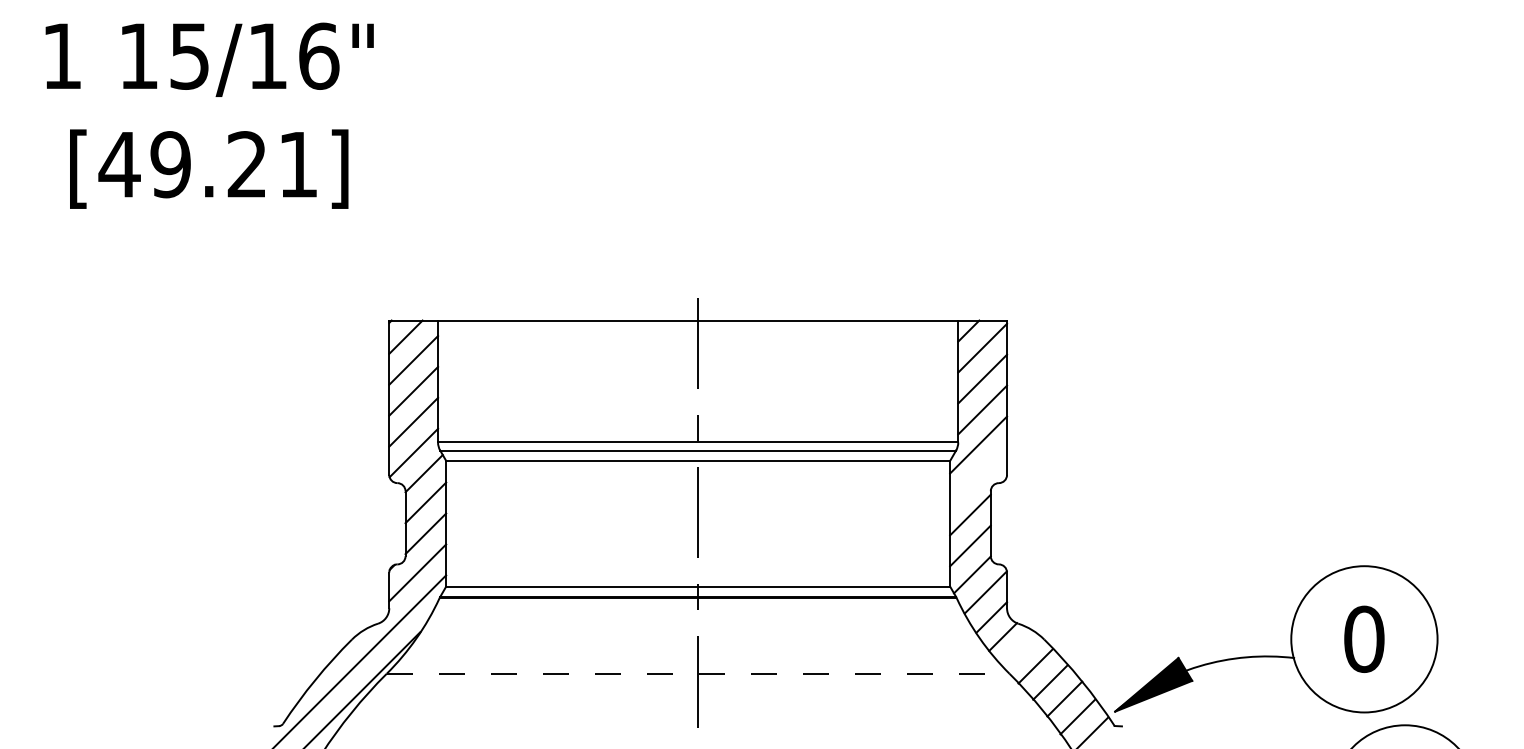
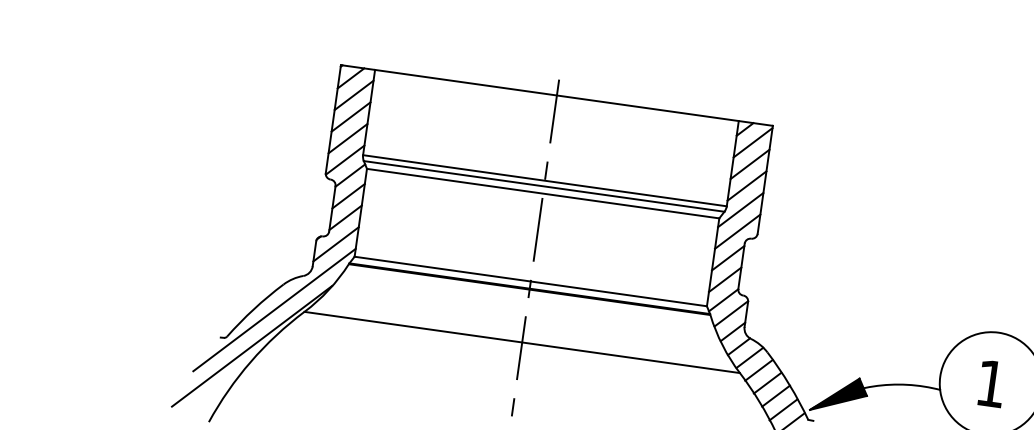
line: (978, 475) -> (737, 231), added
text: (1364, 638) -> (991, 383), 0 -> 1
line: (1020, 650) -> (749, 357), added
line: (698, 673) -> (522, 342), dashed -> solid

